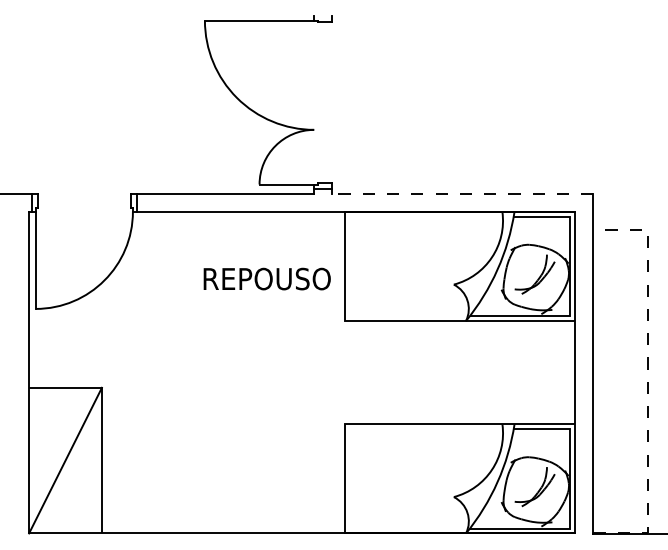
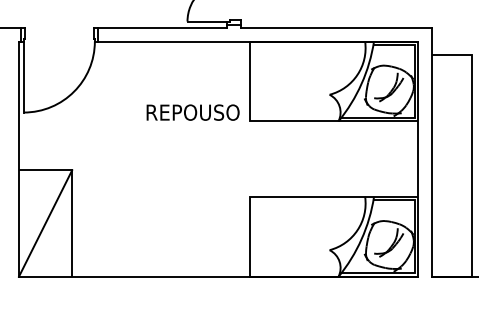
line: (462, 193) -> (335, 28), dashed -> solid
text: (266, 278) -> (192, 112), moved
line: (647, 381) -> (471, 165), dashed -> solid

